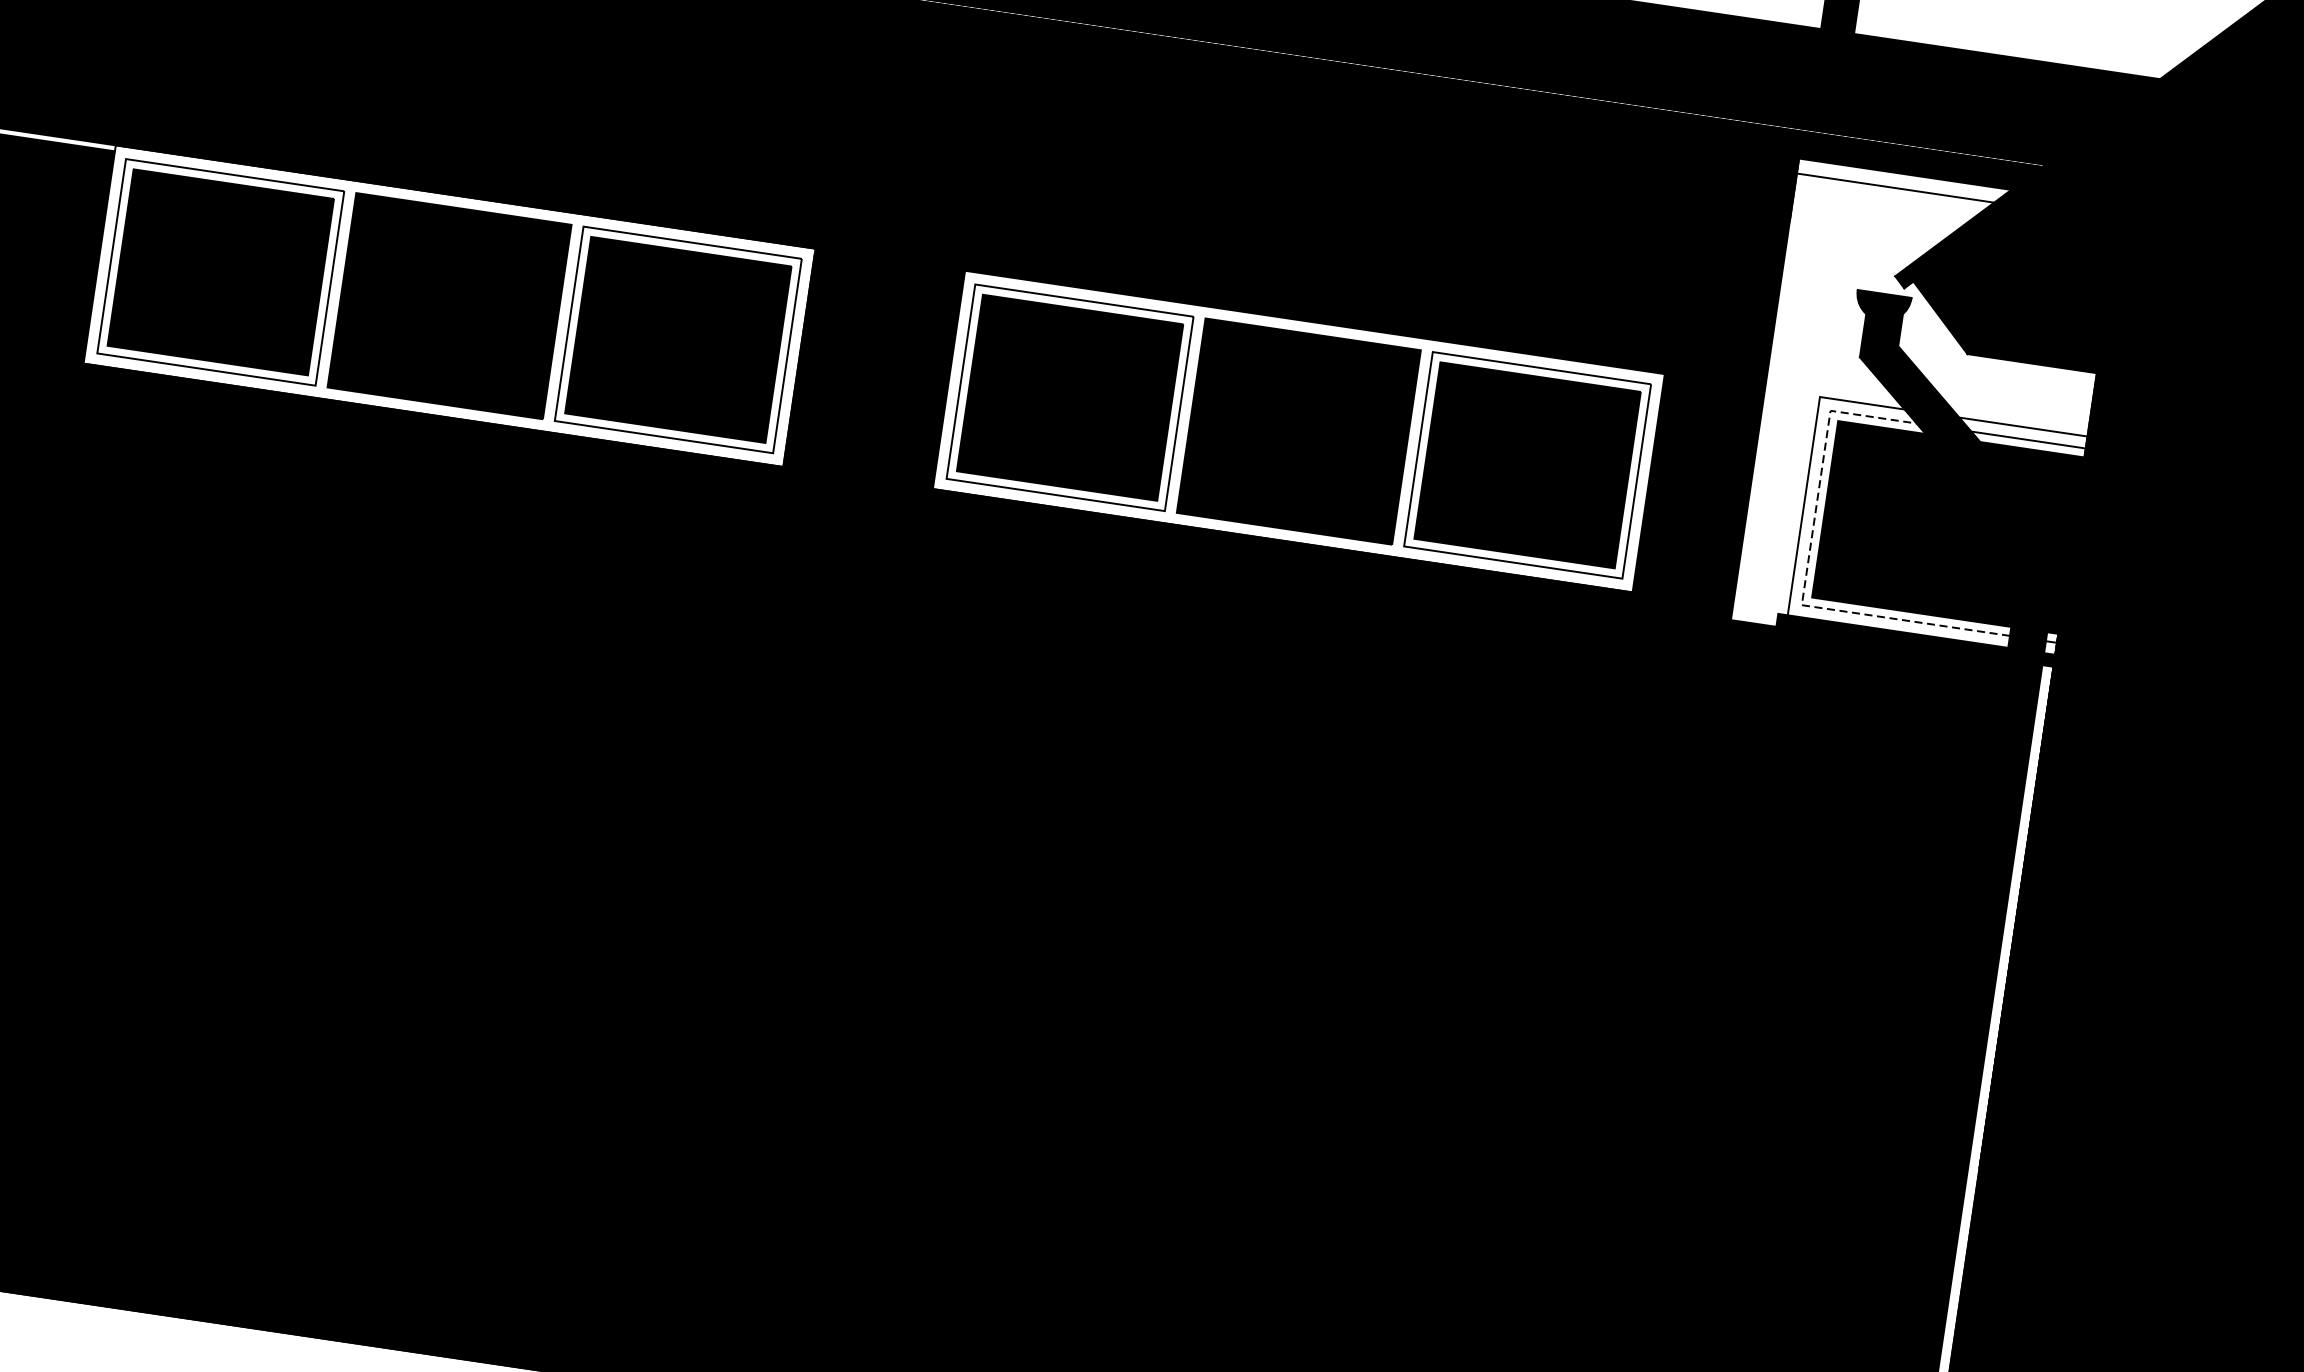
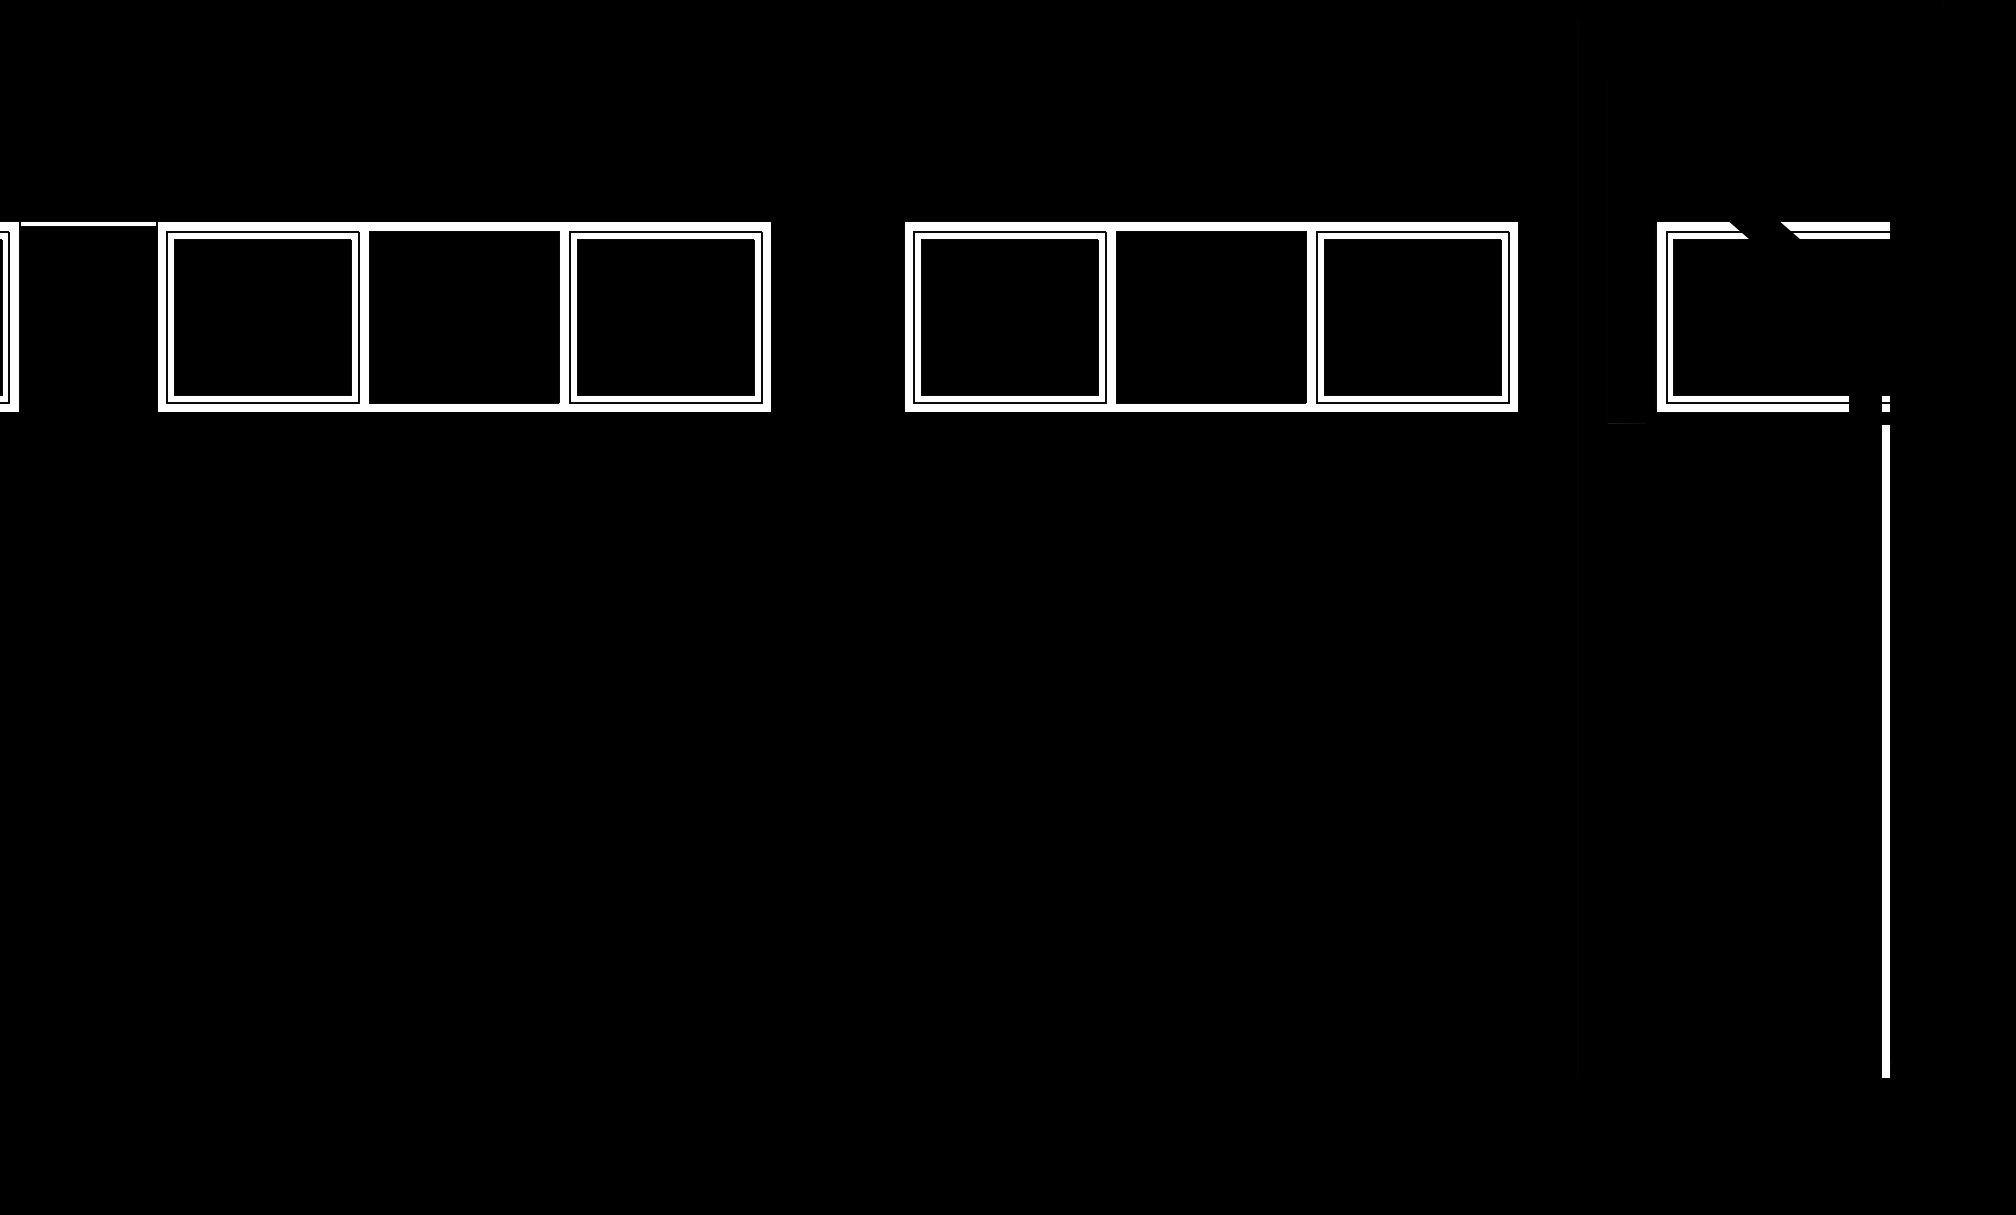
fill: (1926, 411) -> (1749, 220), added
line: (1807, 568) -> (1666, 370), dashed -> solid

